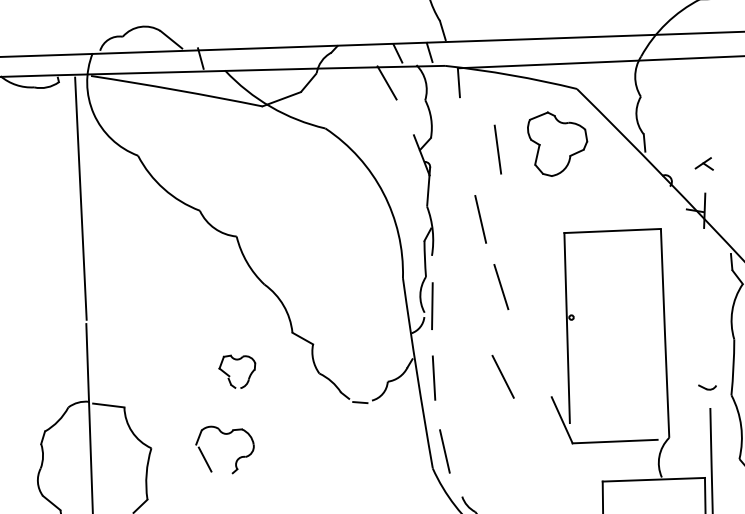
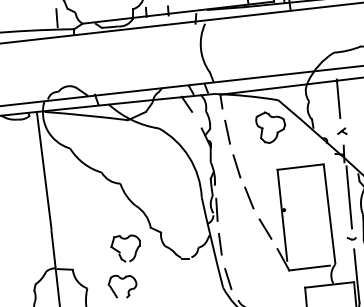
line: (701, 94) -> (338, 98), added
line: (497, 148) -> (227, 131), moved
line: (708, 301) -> (349, 197), added
part: (236, 371) -> (125, 248), size x1.67
line: (503, 375) -> (265, 228), moved

